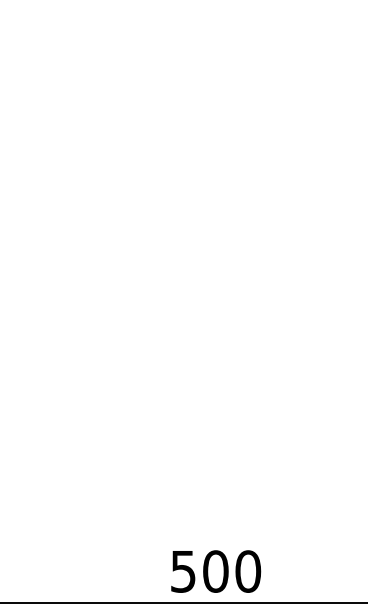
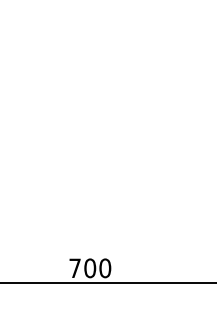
text: (182, 571) -> (74, 268), 500 -> 700

